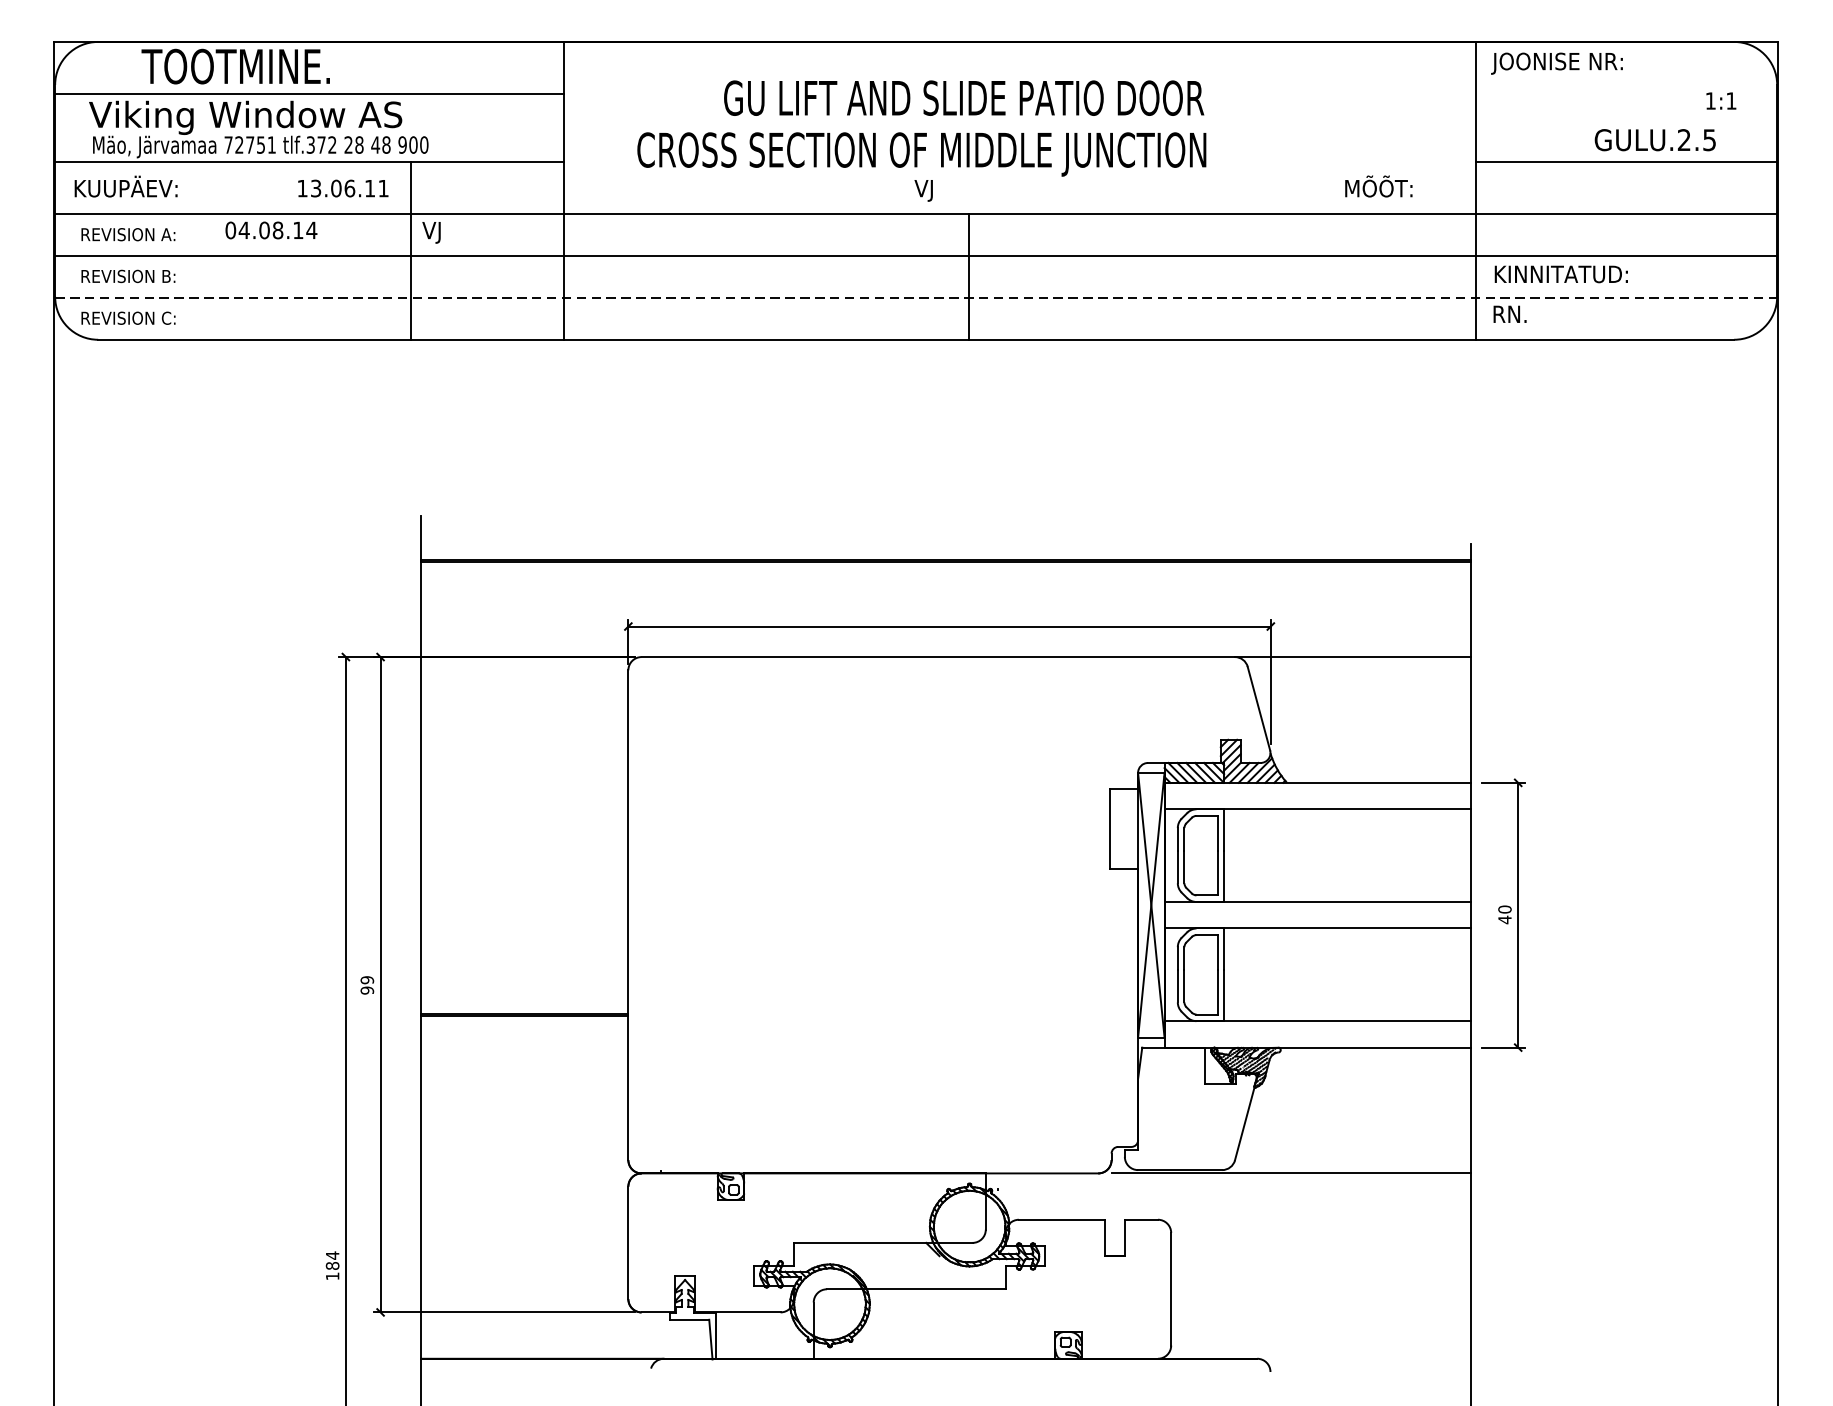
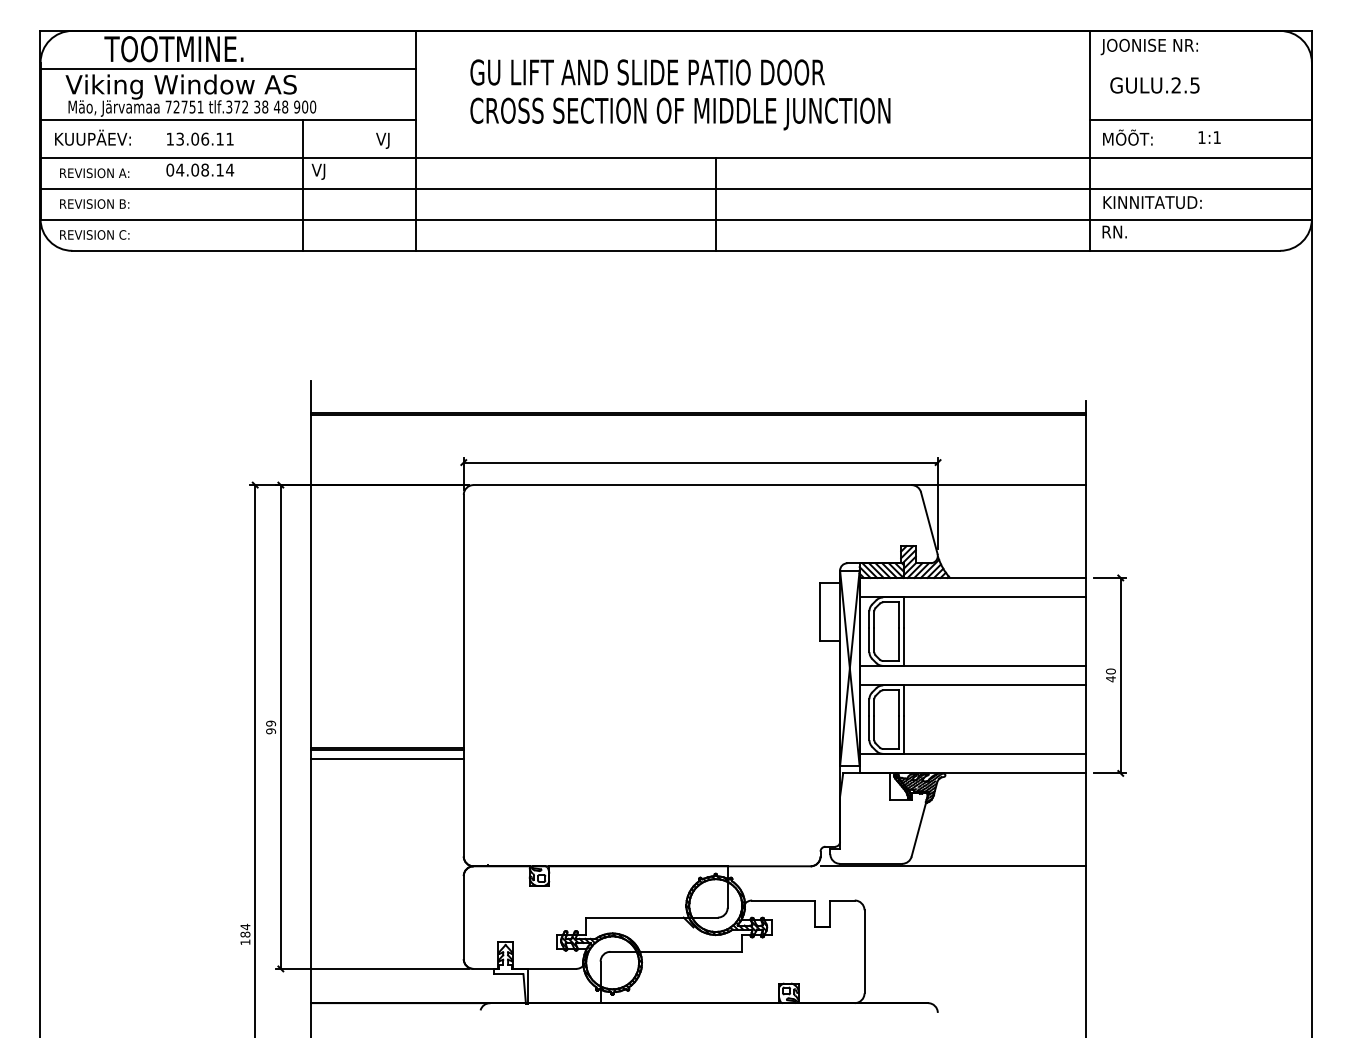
text: (963, 98) -> (647, 72), moved
text: (1721, 100) -> (1209, 137), moved
text: (1654, 140) -> (1154, 85), moved
text: (348, 145) -> (257, 107), 28 -> 38
text: (1378, 186) -> (1127, 137), moved
text: (343, 187) -> (200, 138), moved
text: (923, 190) -> (382, 140), moved
line: (916, 297) -> (676, 219), dashed -> solid
line: (525, 1027) -> (387, 758), added

